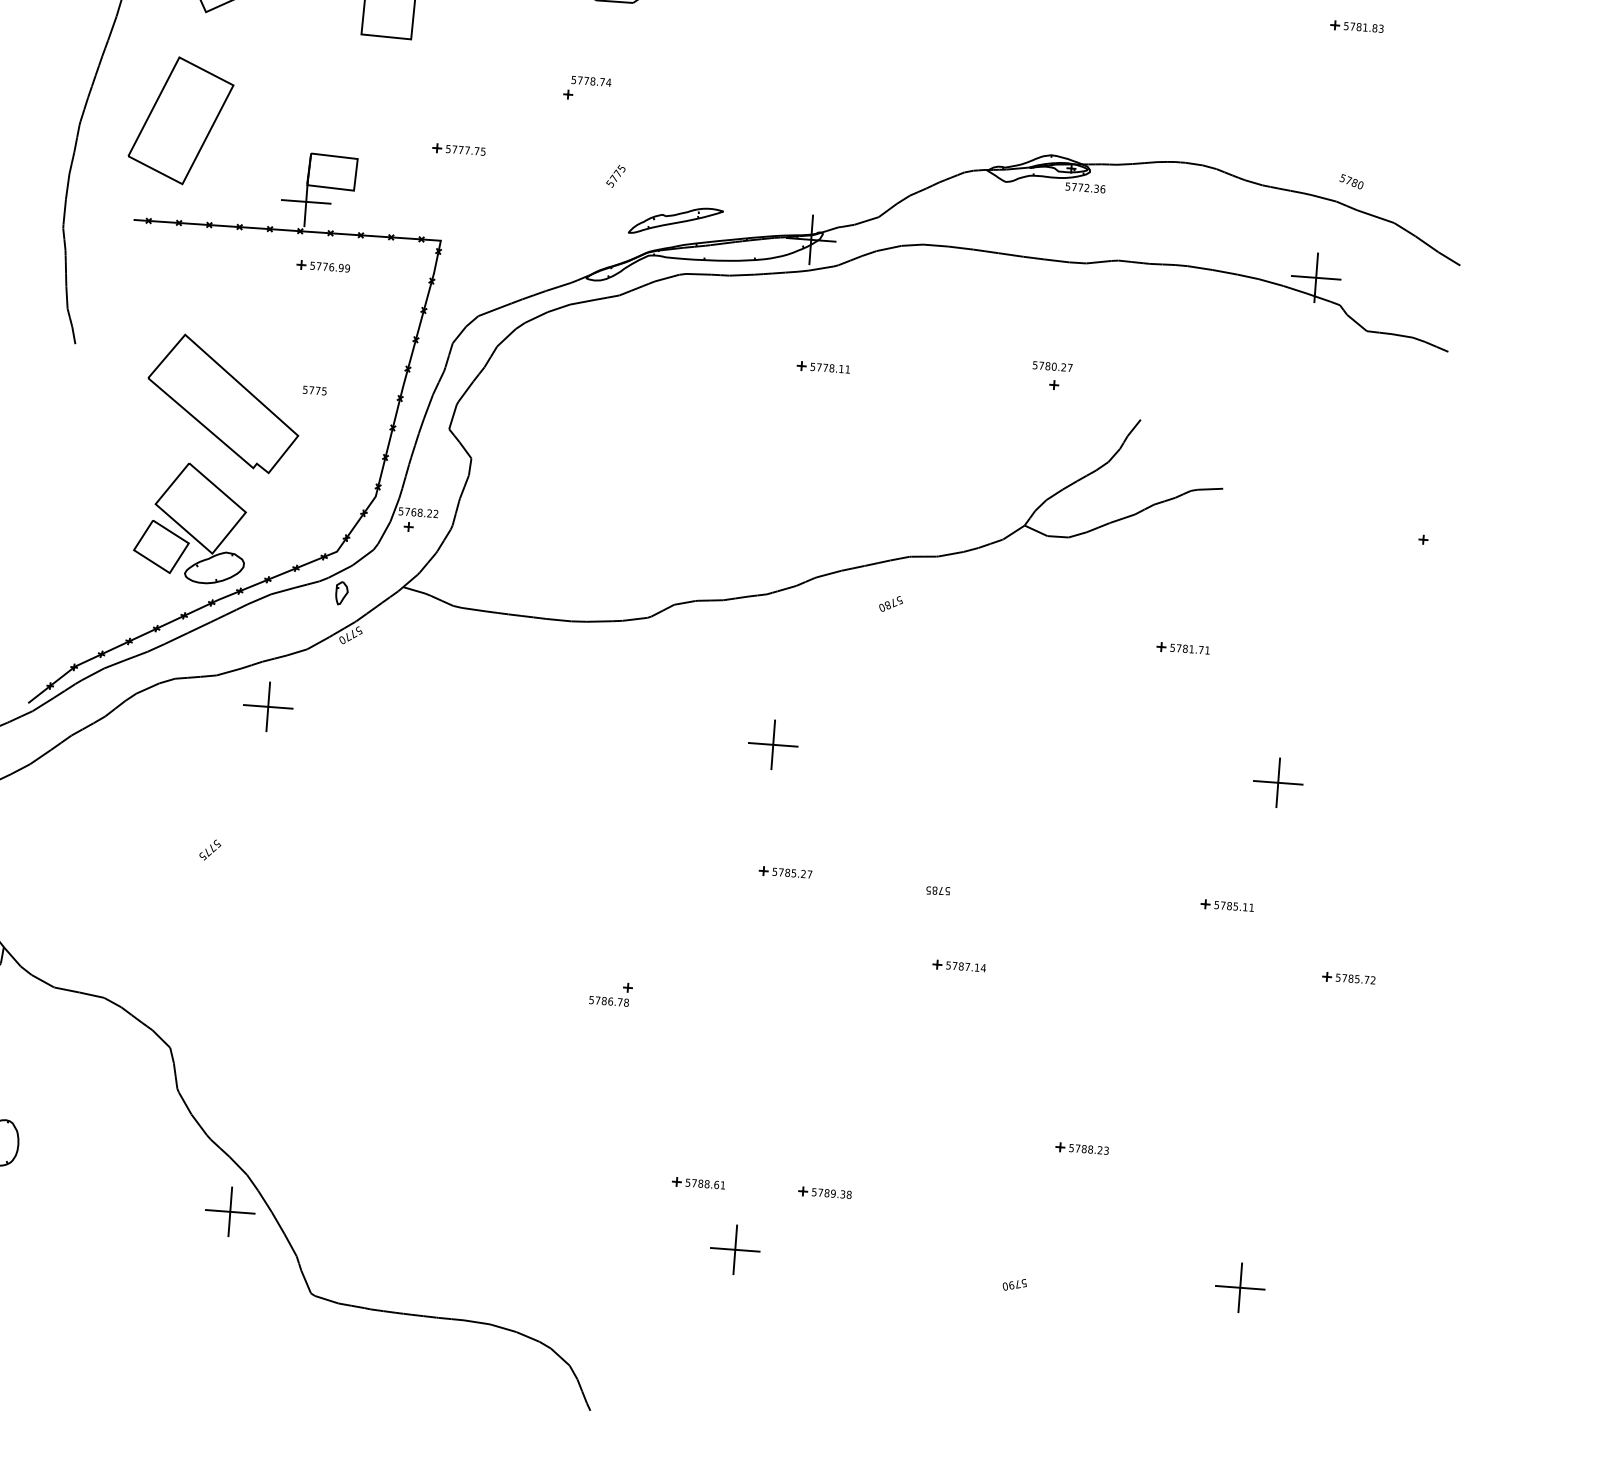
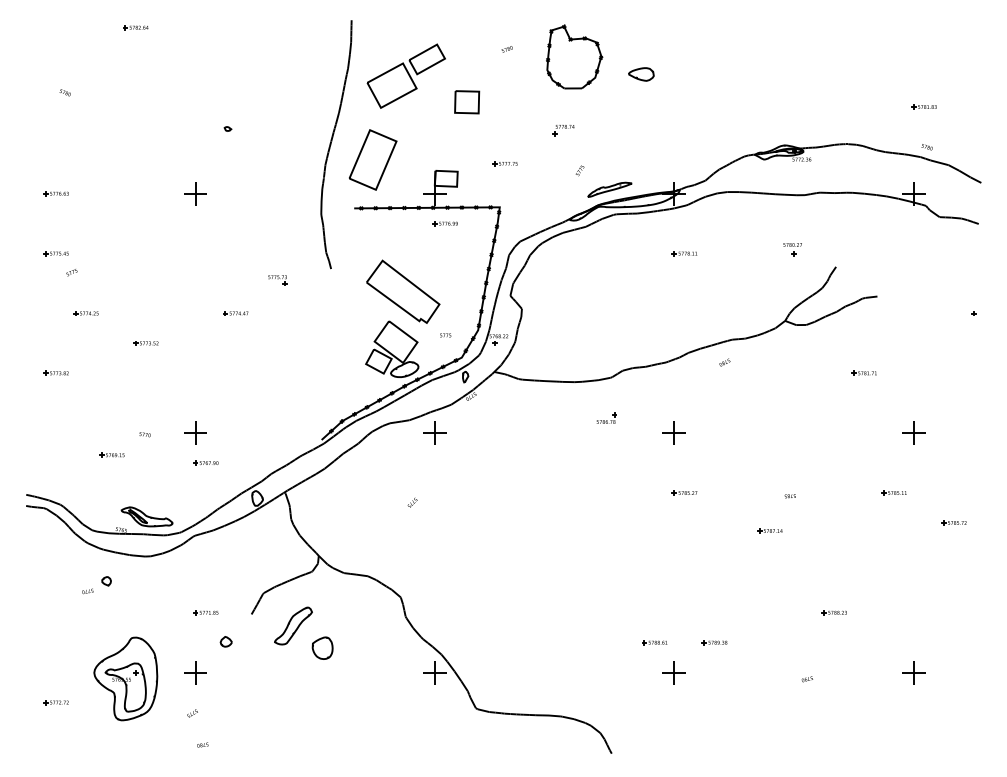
part: (1355, 25) -> (923, 106), moved
text: (314, 390) -> (445, 335), moved
text: (936, 891) -> (789, 496), moved
part: (610, 991) -> (606, 417), moved

